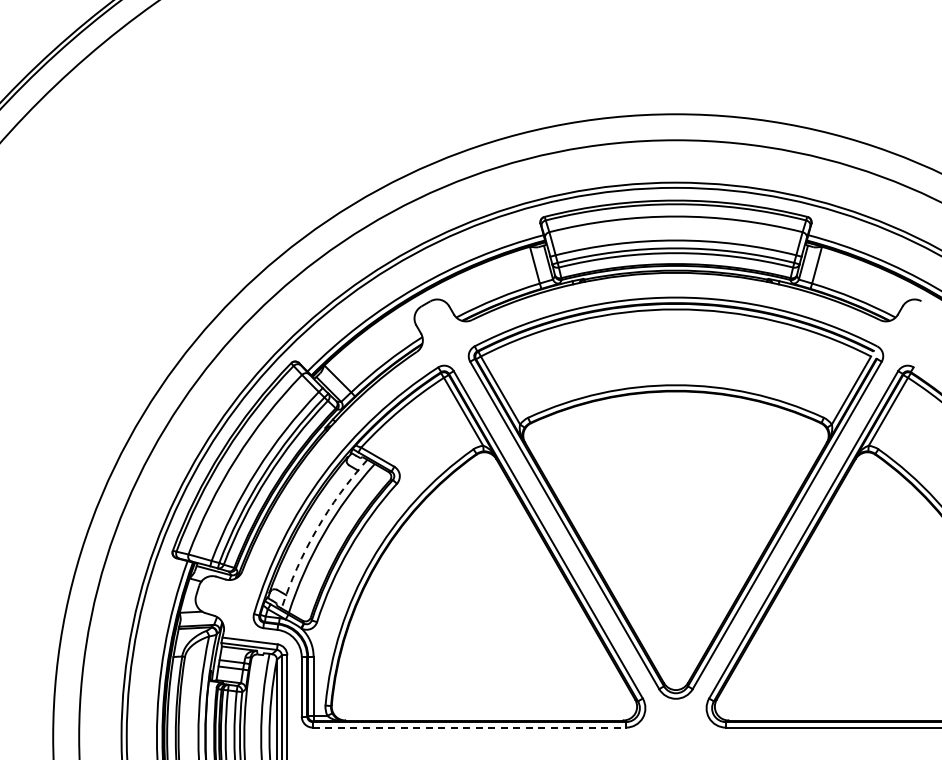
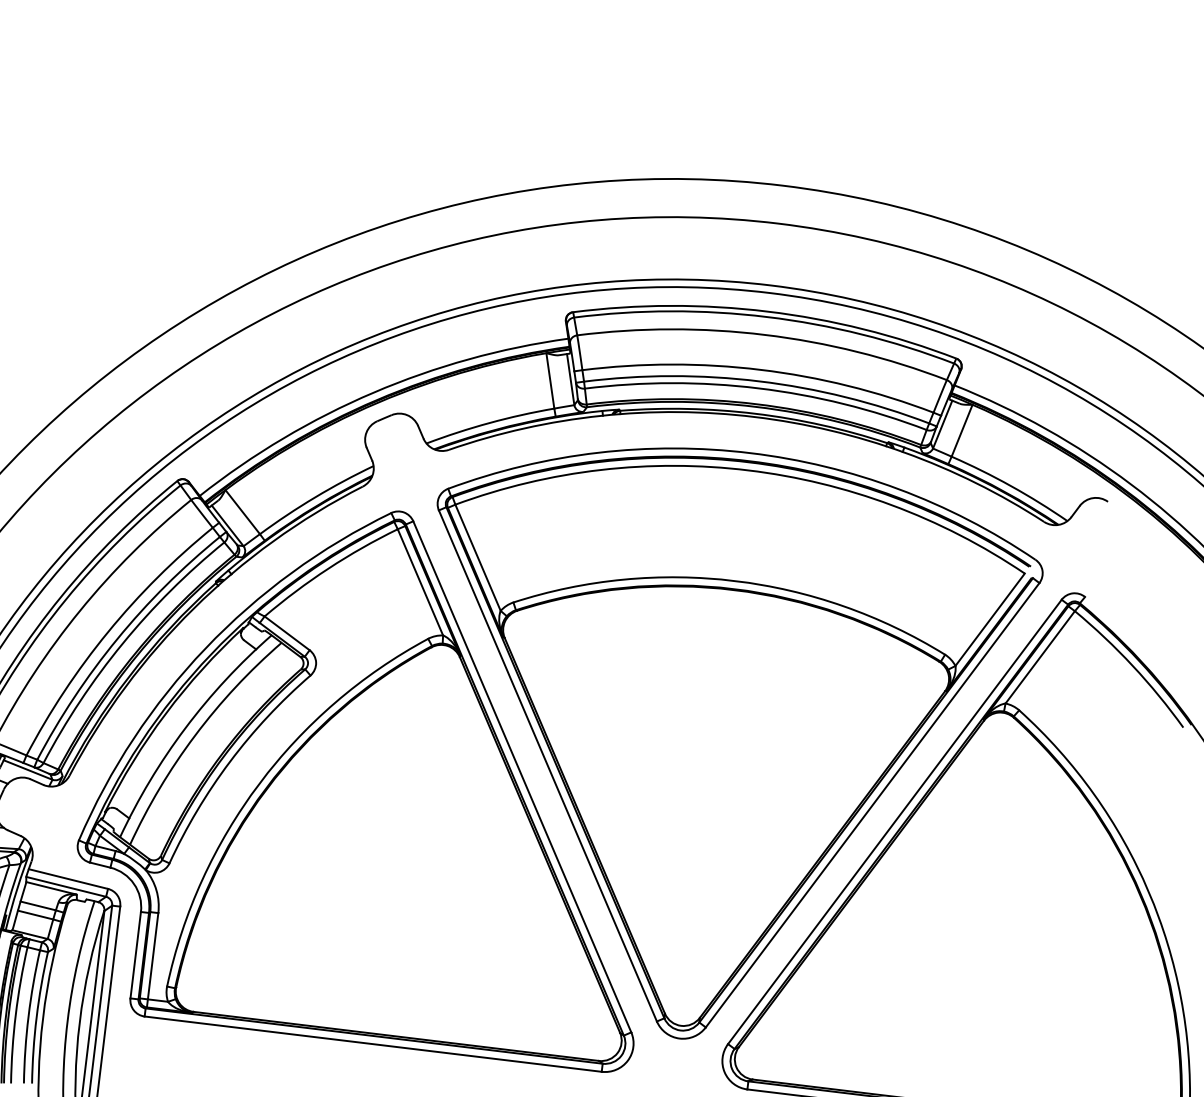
arc: (316, 529) -> (185, 728), dashed -> solid
line: (469, 727) -> (373, 1043), dashed -> solid

